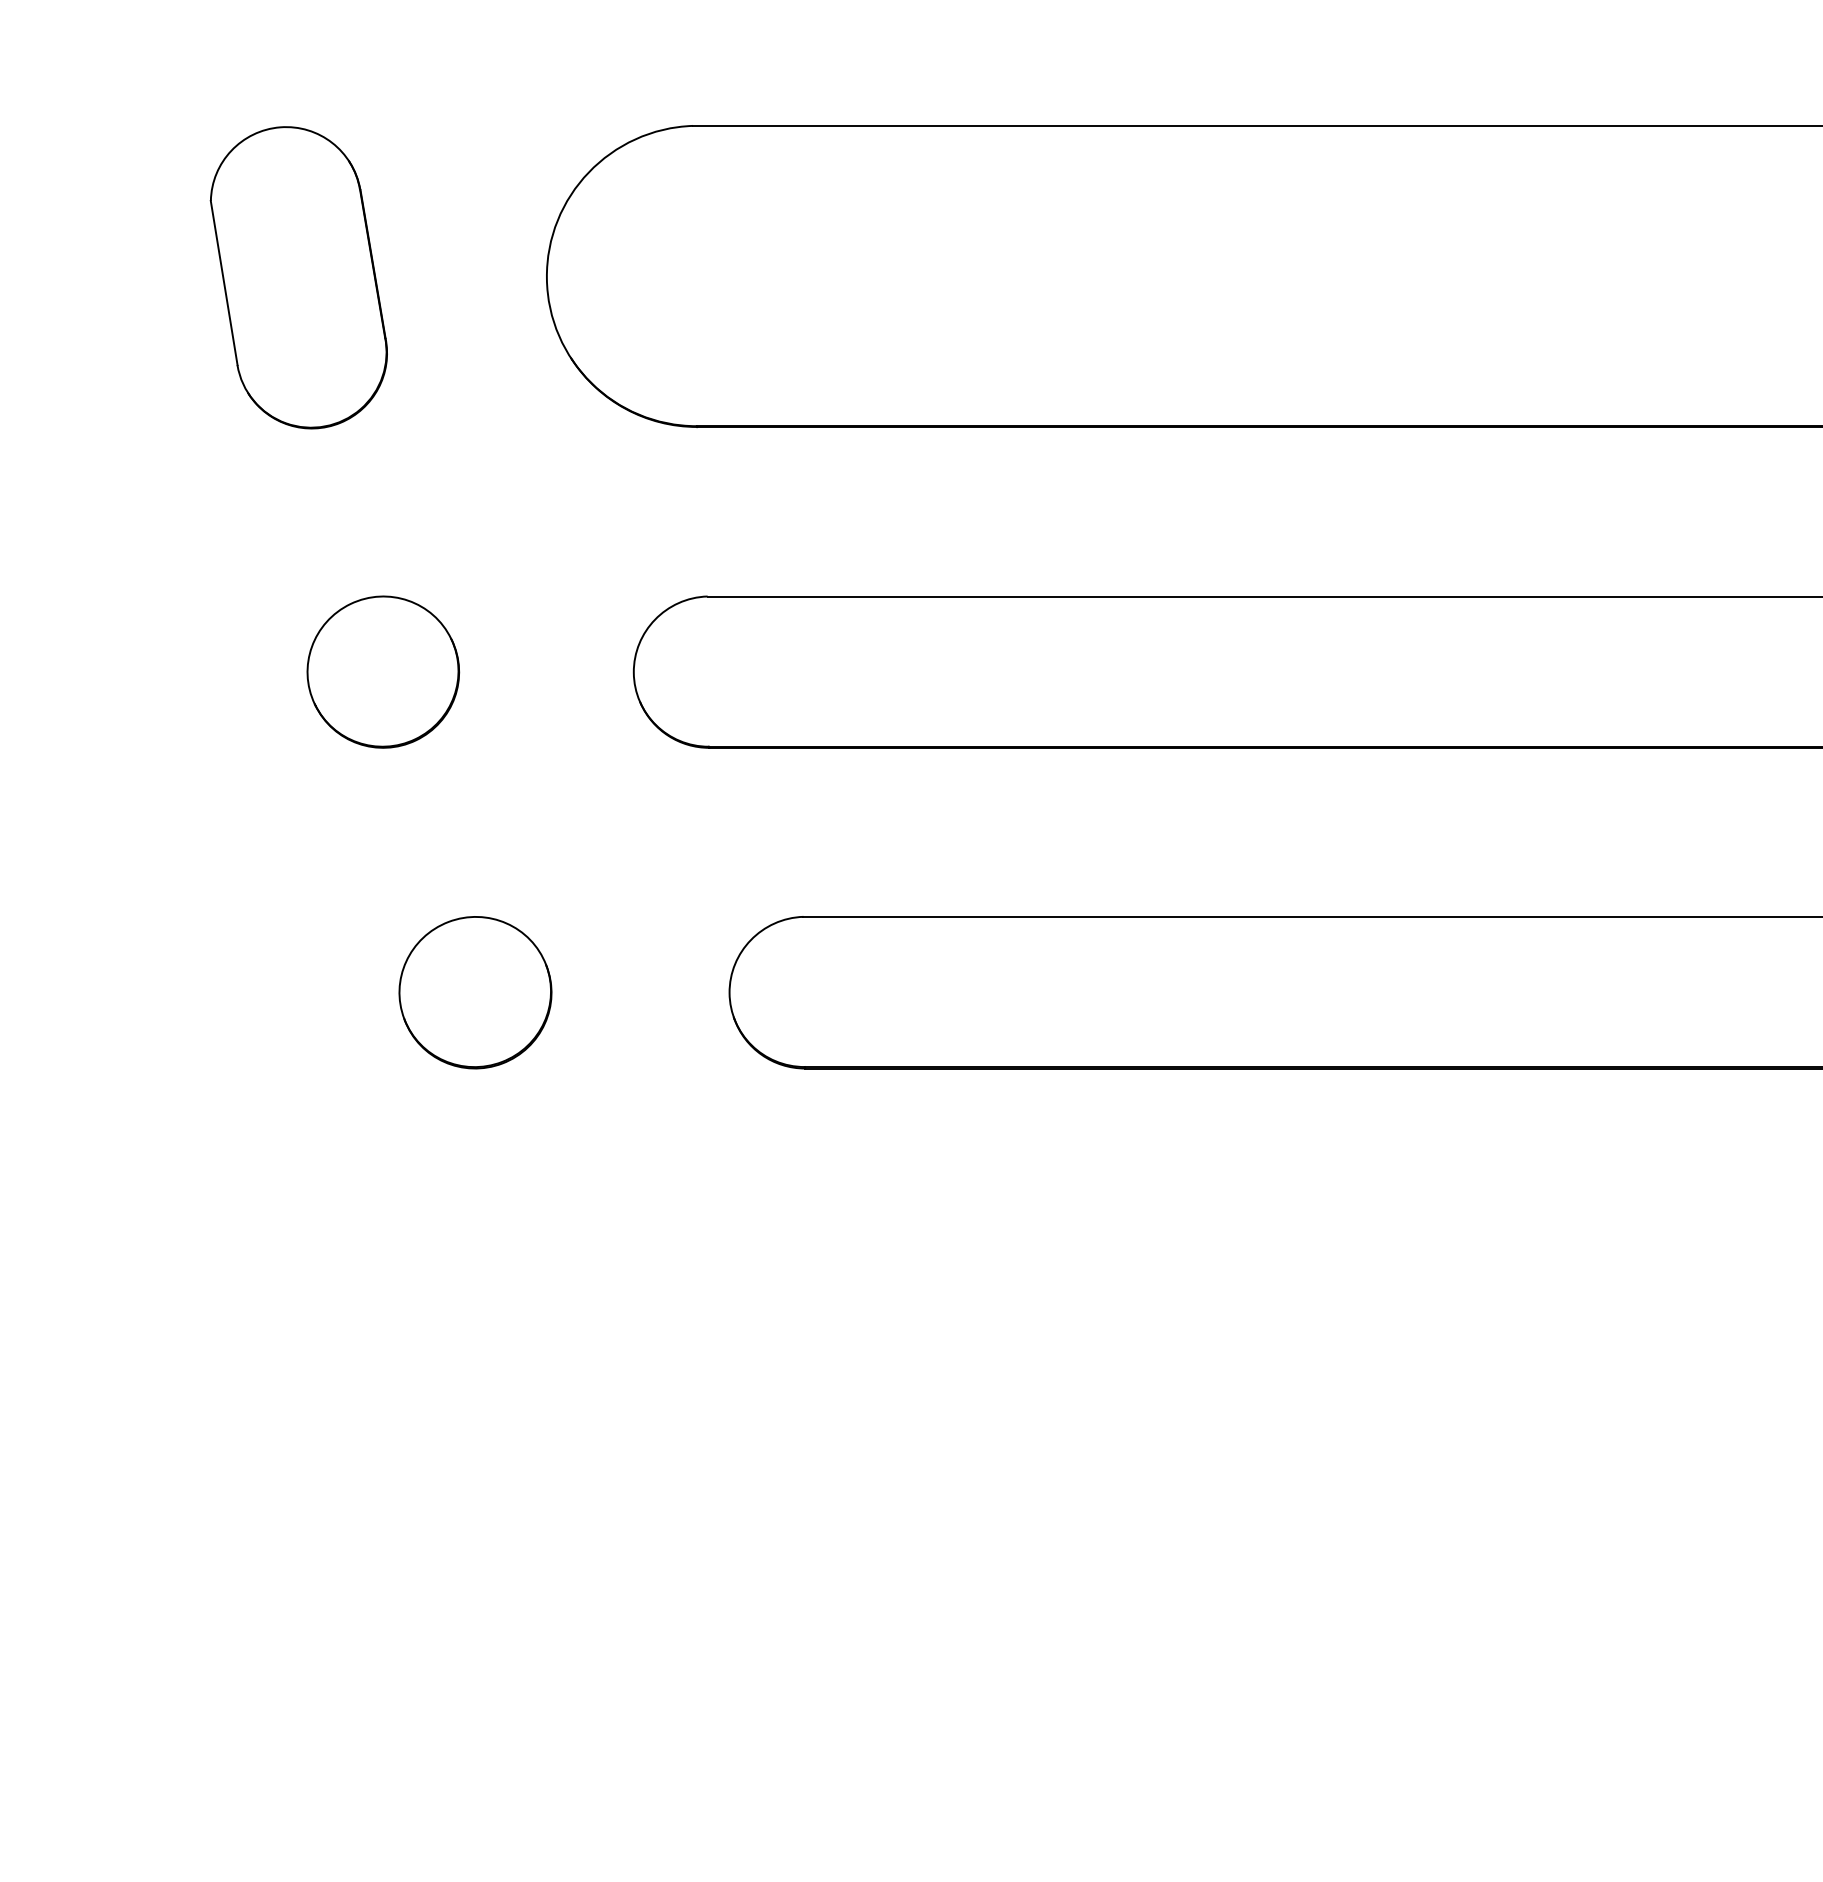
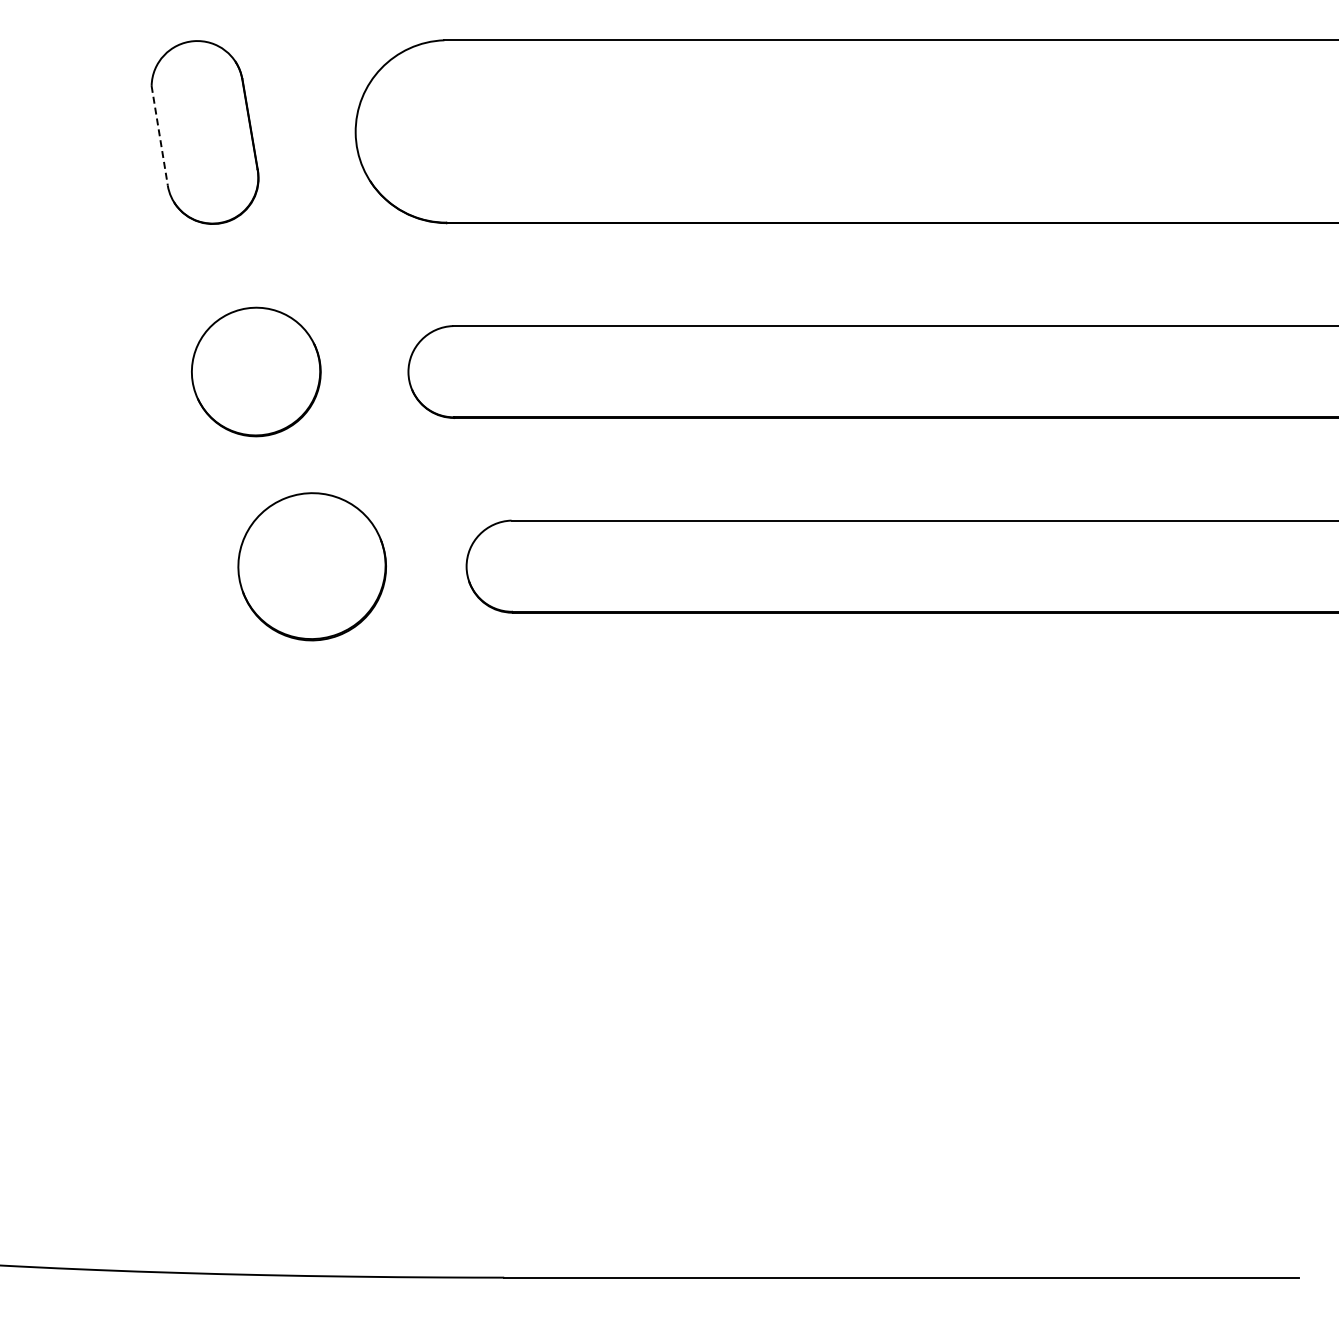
line: (223, 284) -> (159, 136), solid -> dashed
part: (383, 671) -> (256, 371), size x1.4
part: (475, 992) -> (312, 566), size x1.6

